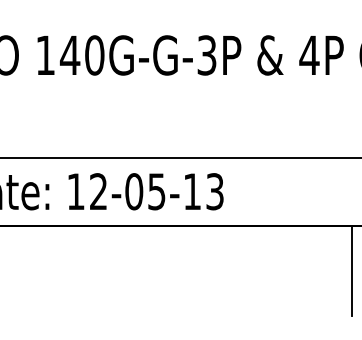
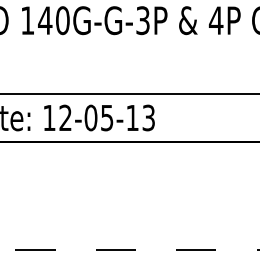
line: (351, 270) -> (246, 174), removed

